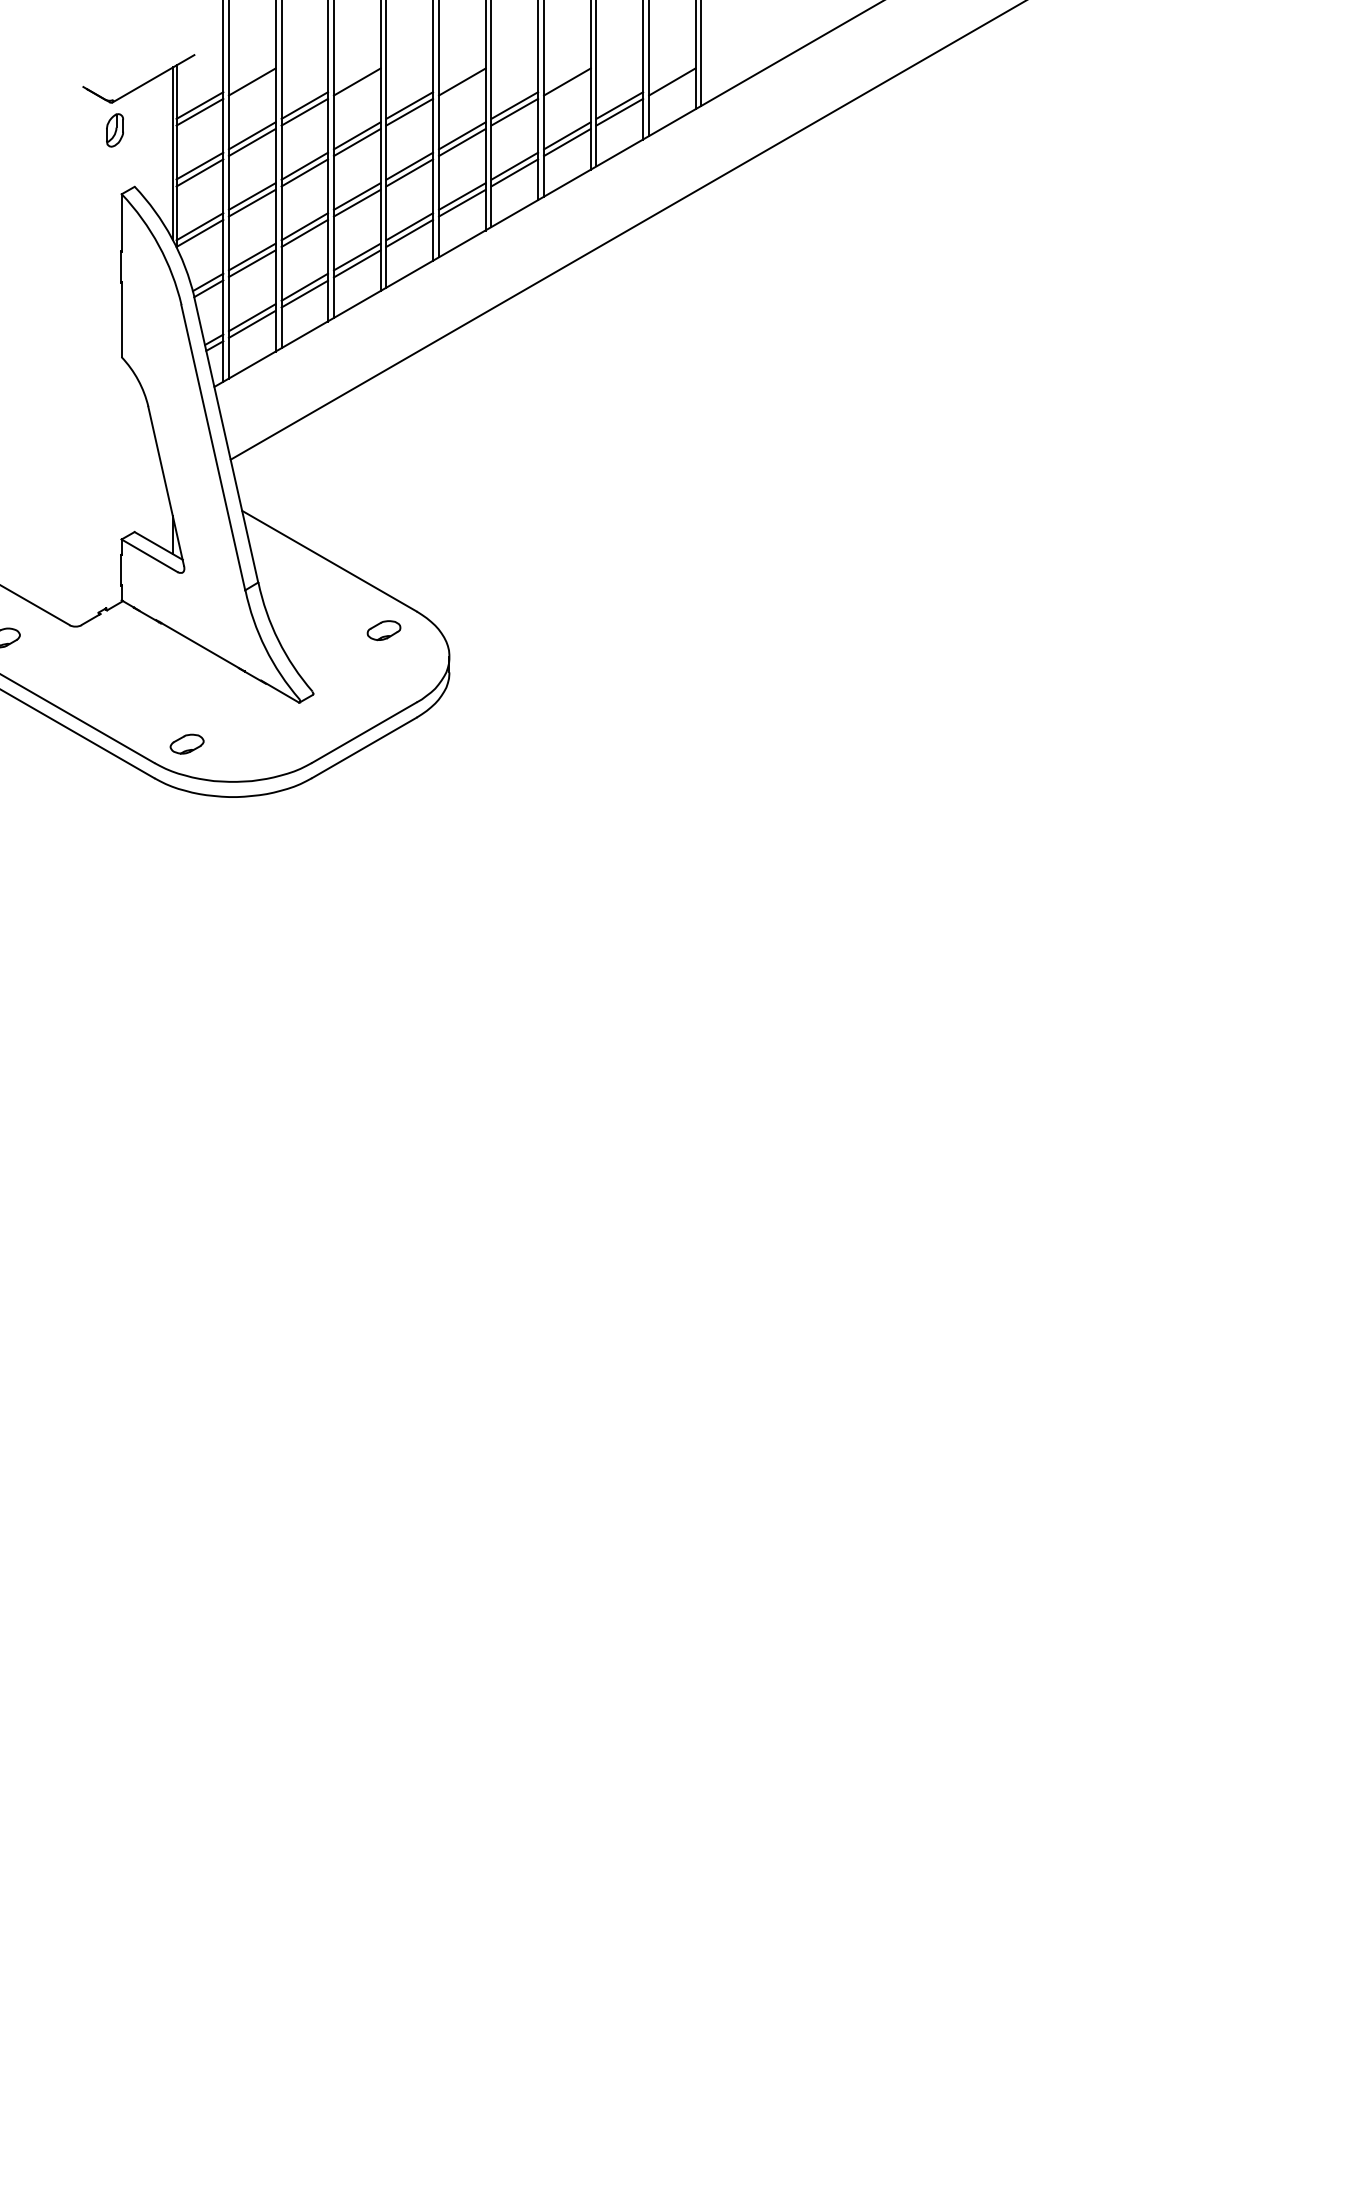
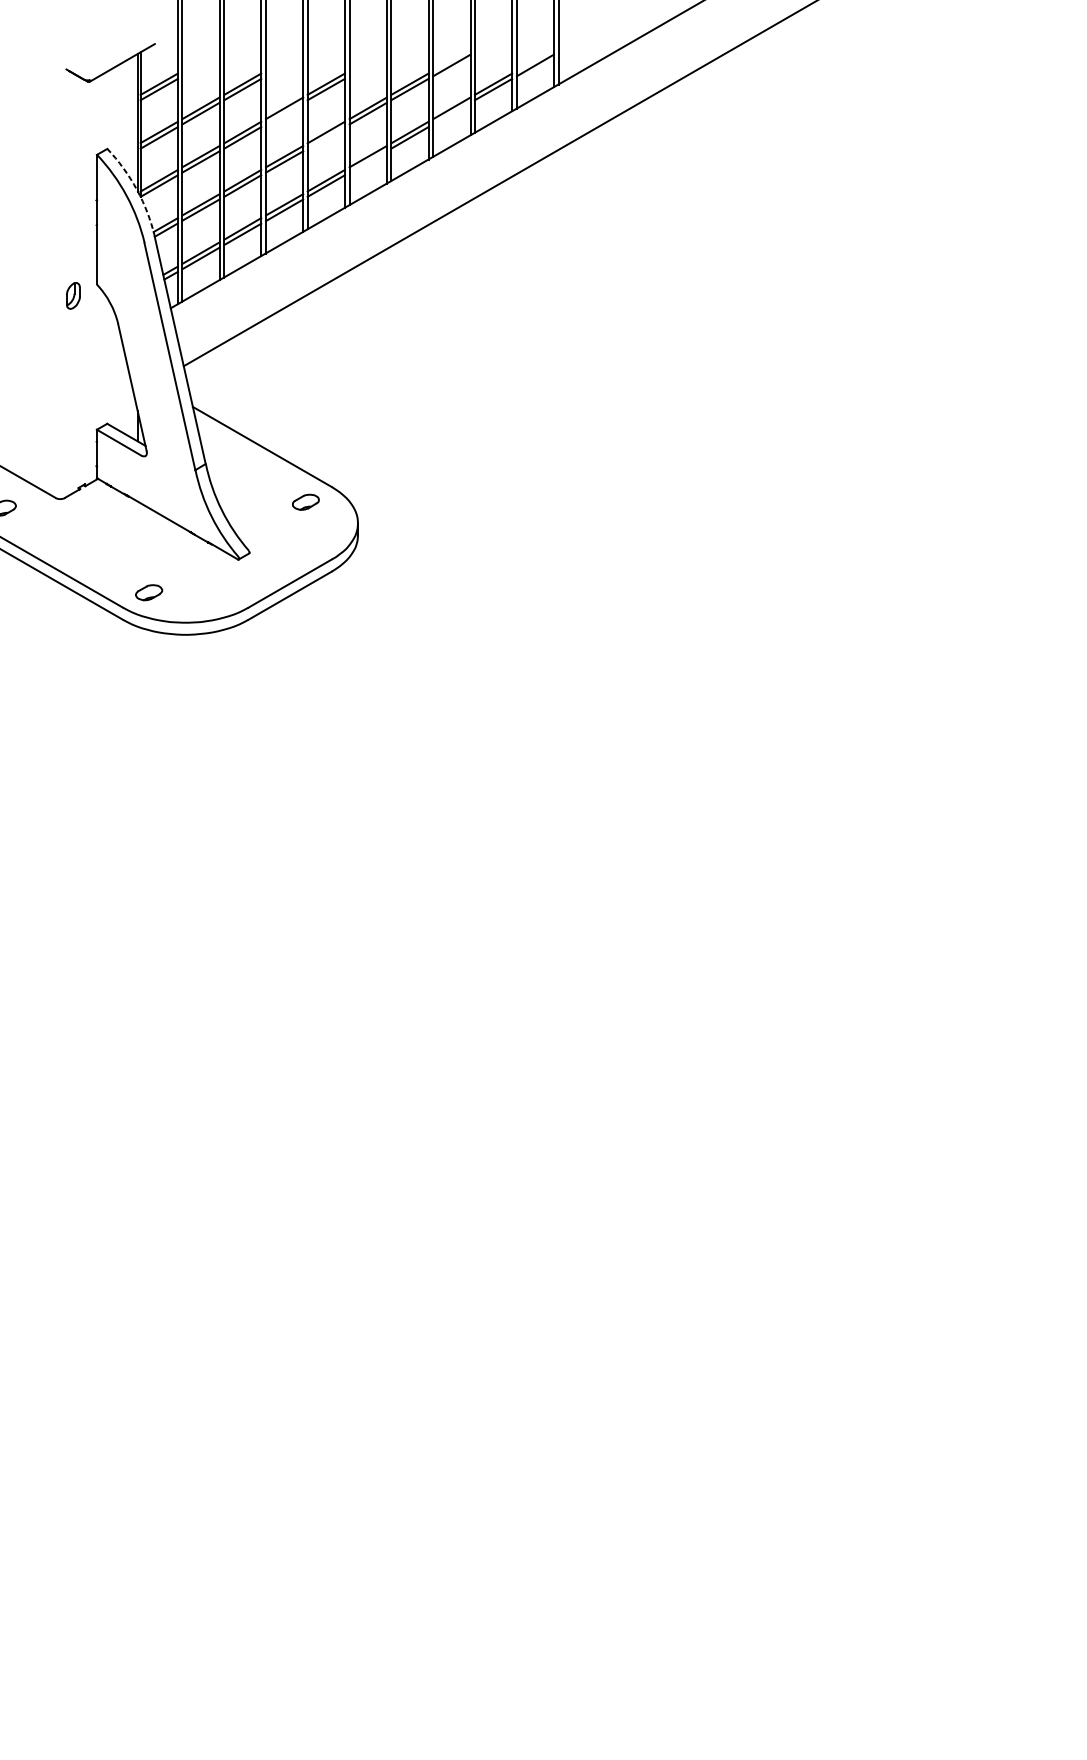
line: (251, 81) -> (200, 65), removed
line: (356, 81) -> (283, 65), removed
line: (462, 81) -> (368, 65), removed
part: (114, 130) -> (72, 295), moved
line: (356, 142) -> (283, 113), removed
line: (567, 142) -> (451, 113), removed
line: (409, 172) -> (326, 137), removed
line: (462, 202) -> (368, 161), removed
arc: (171, 238) -> (136, 190), solid -> dashed

